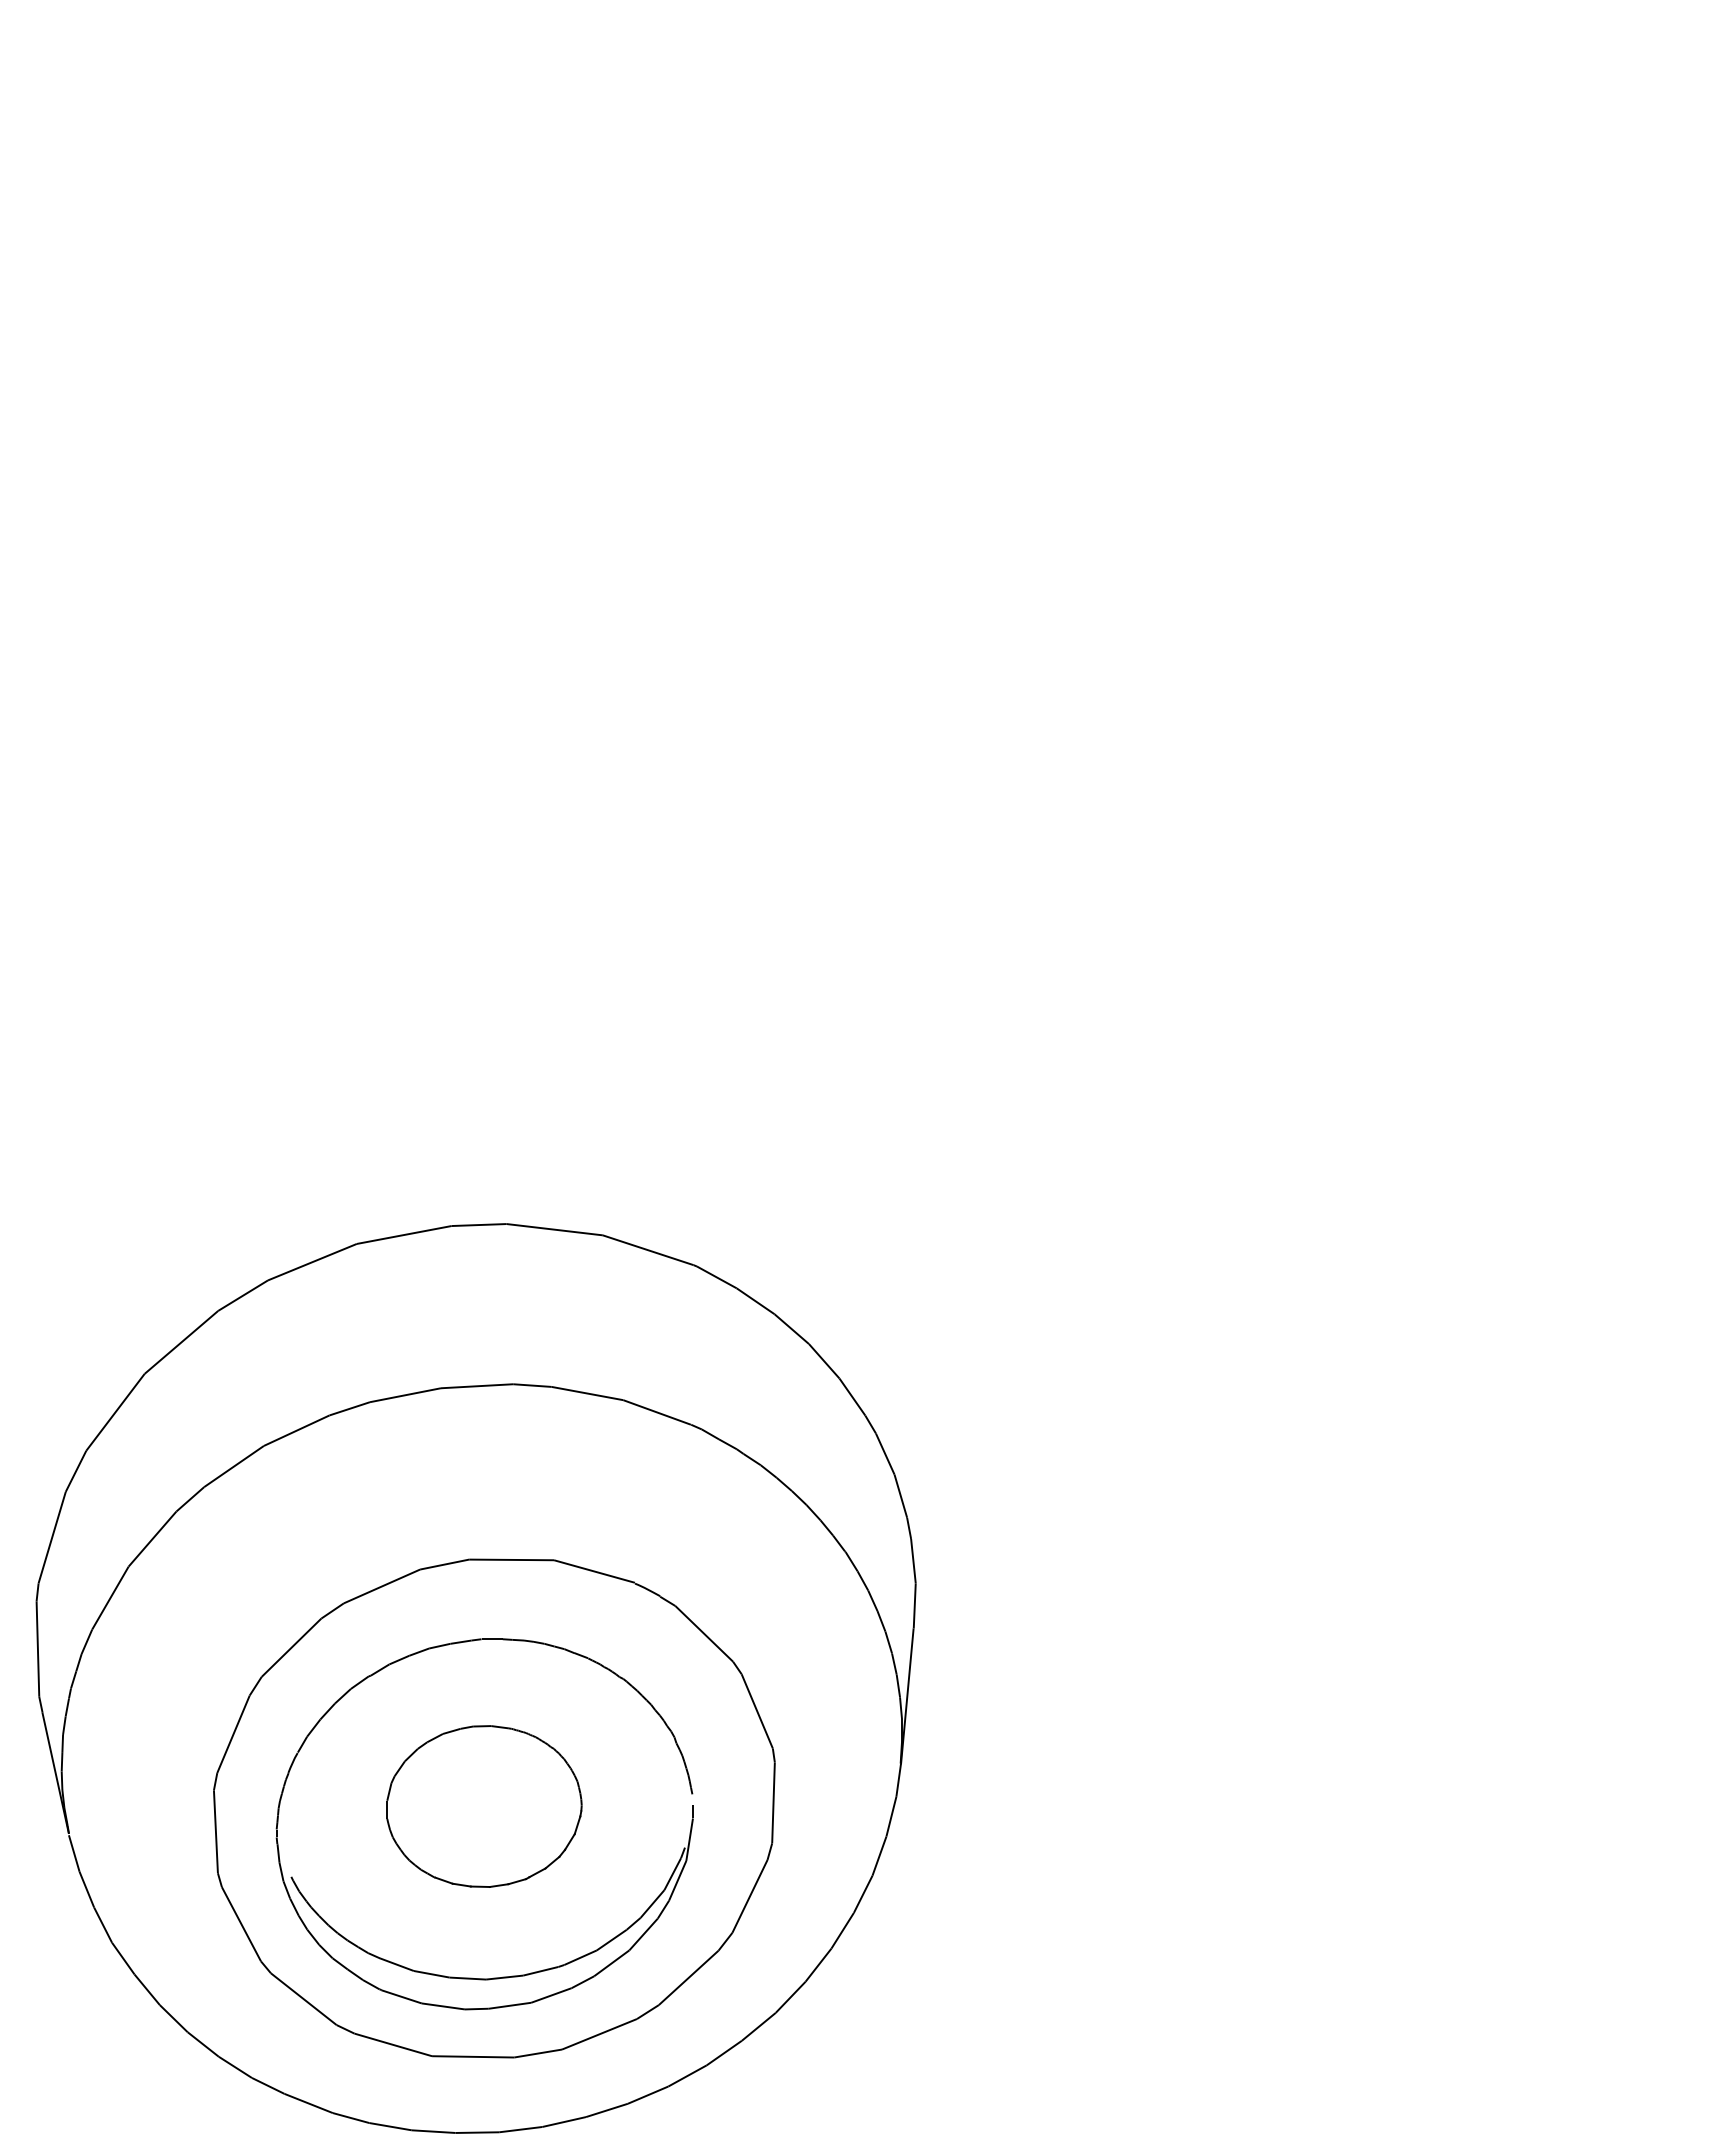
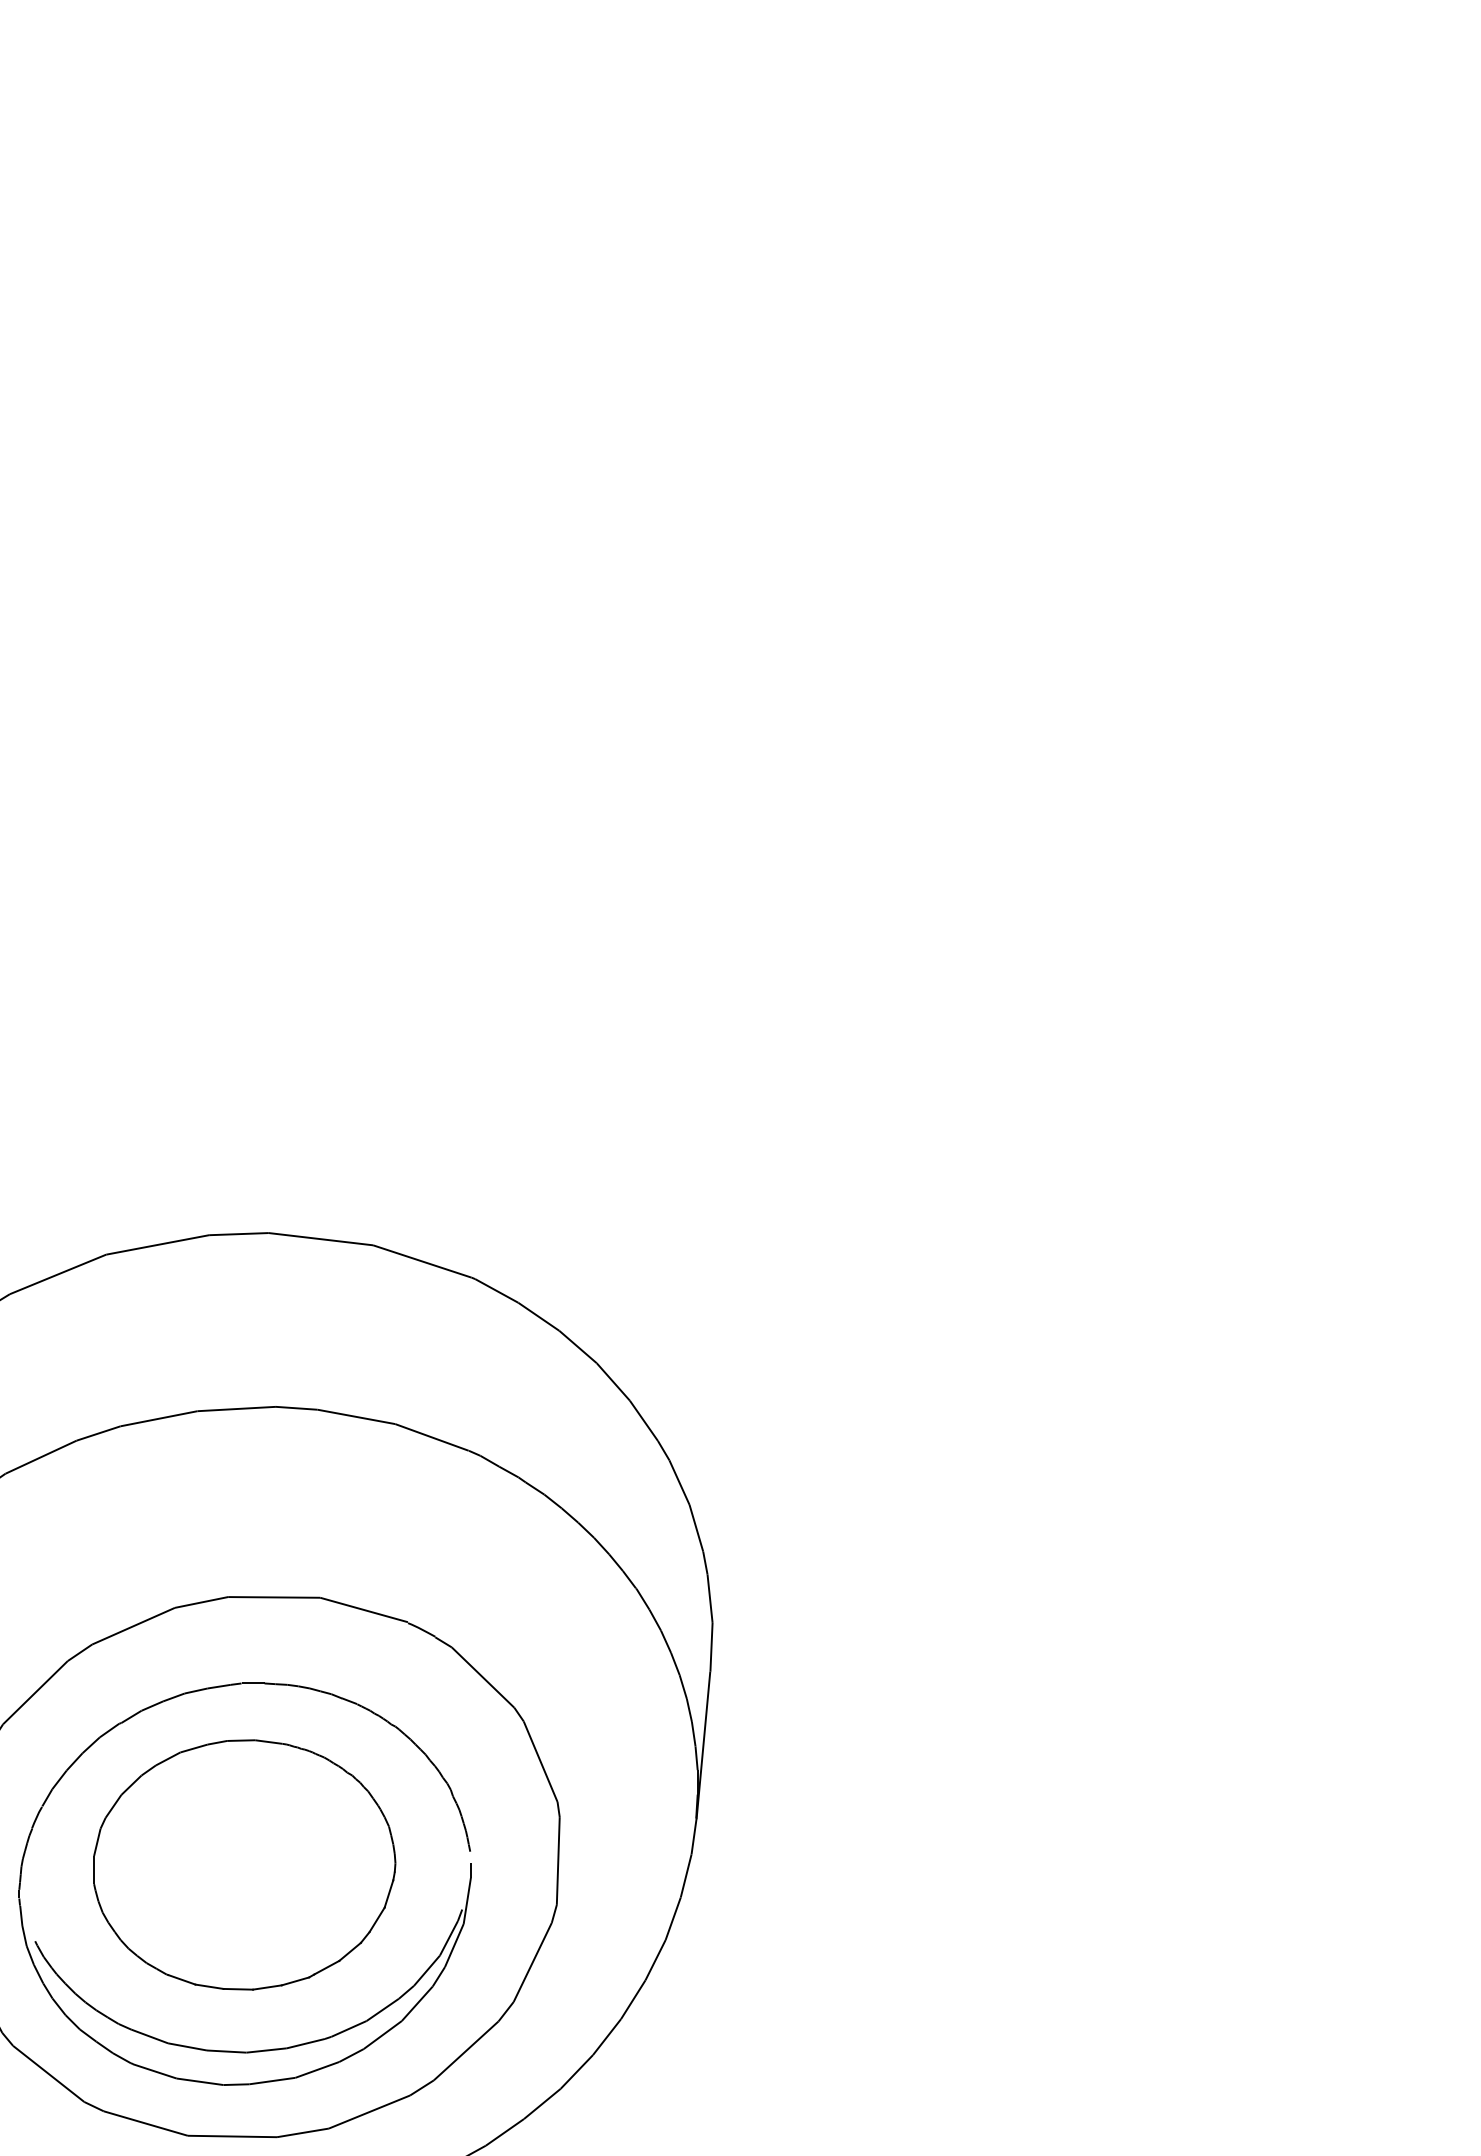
part: (484, 1806) -> (244, 1864), size x1.43

